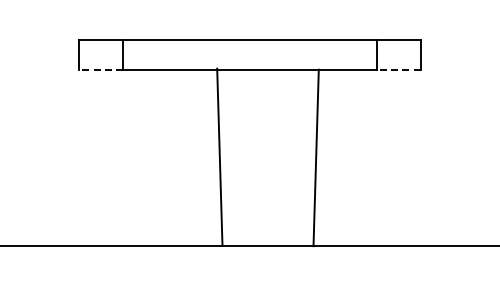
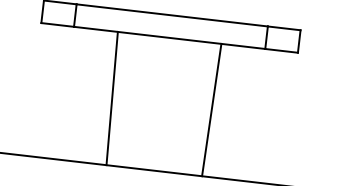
line: (101, 69) -> (57, 24), dashed -> solid
line: (398, 69) -> (281, 50), dashed -> solid
line: (219, 156) -> (111, 98), moved

